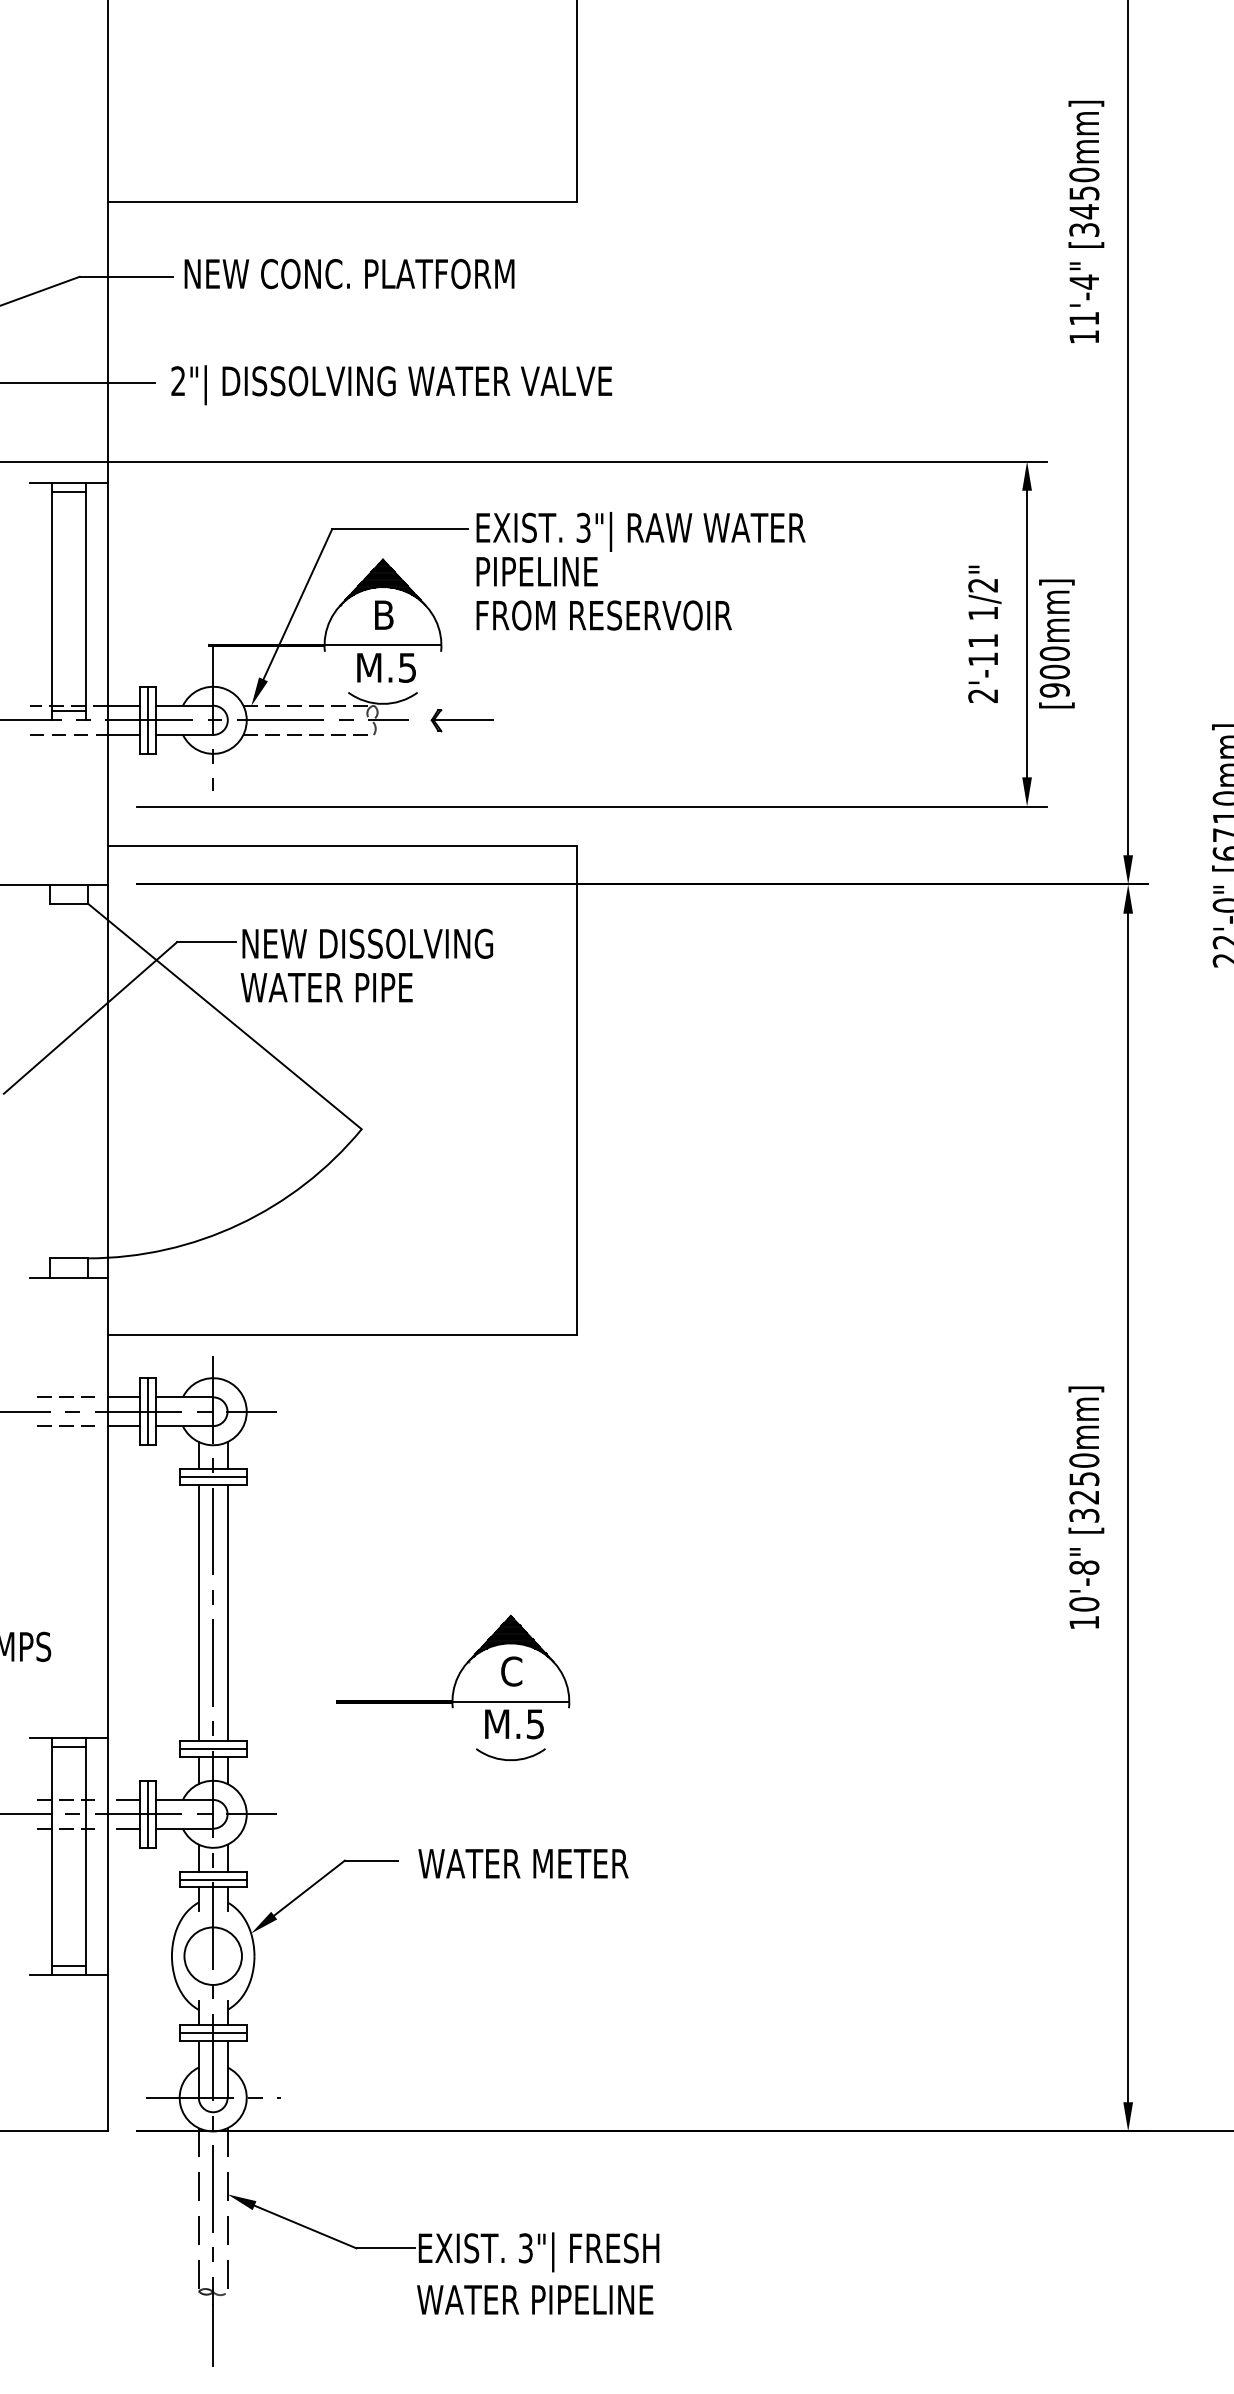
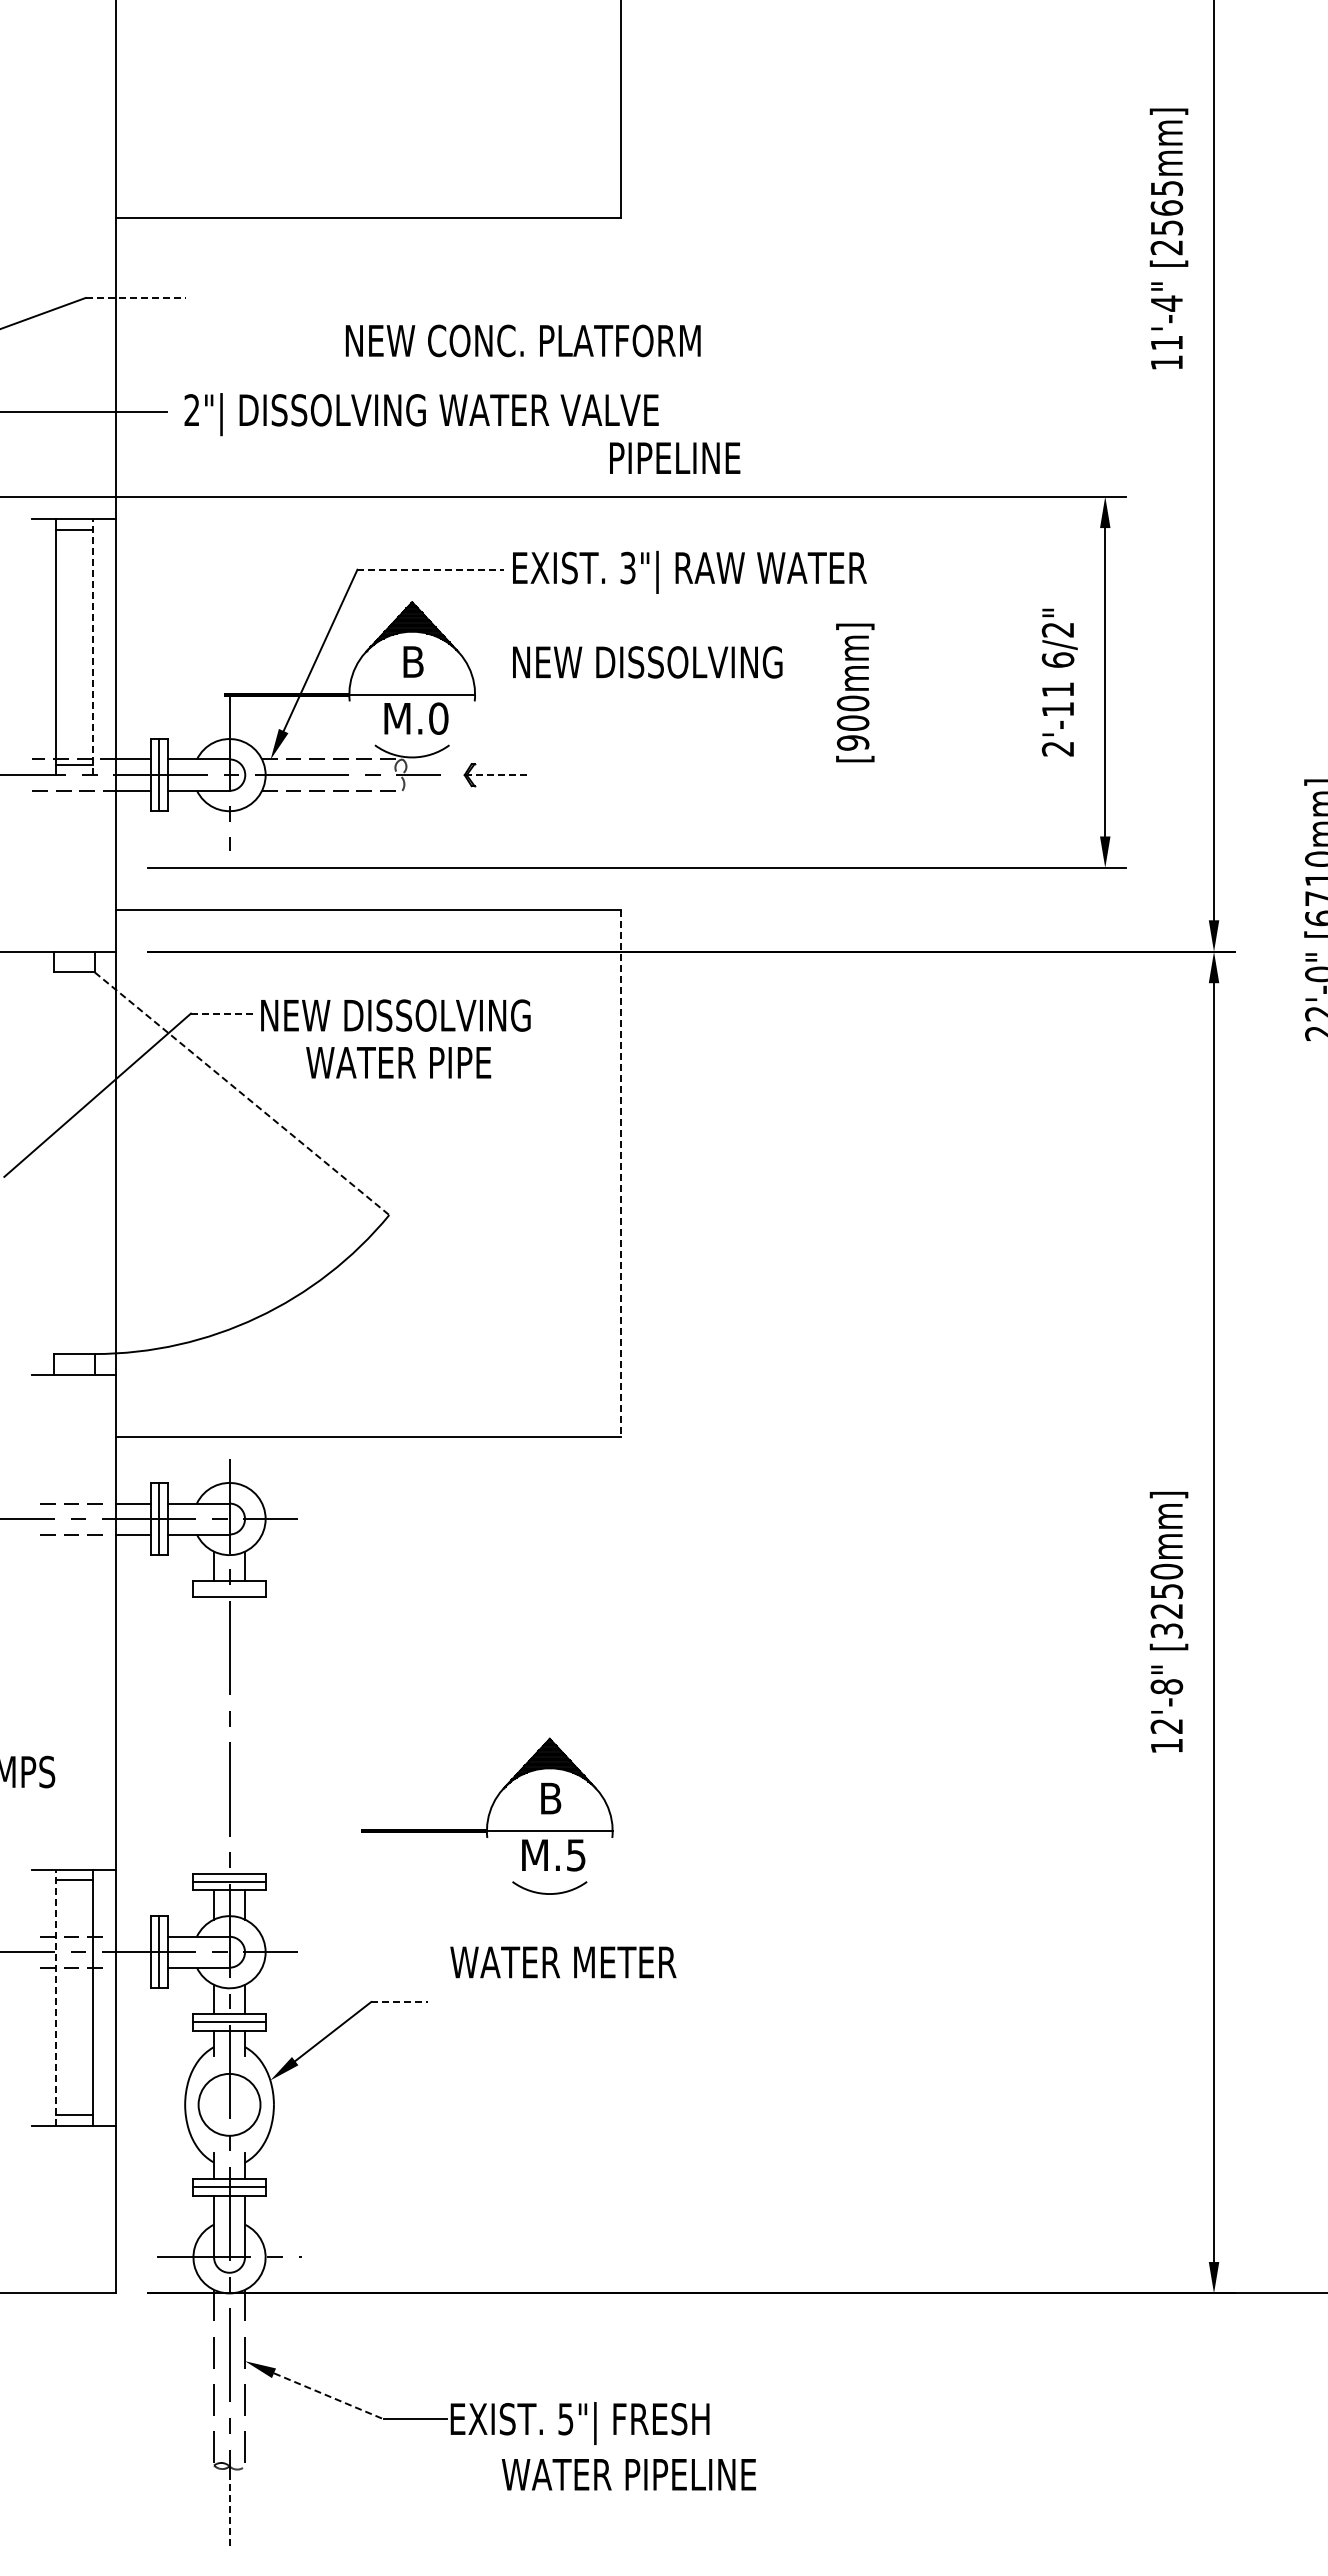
text: (1084, 202) -> (1166, 217), [3450mm] -> [2565mm]
text: (349, 273) -> (523, 340), moved
line: (126, 276) -> (136, 297), solid -> dashed
line: (400, 529) -> (431, 569), solid -> dashed
text: (537, 571) -> (675, 457), moved
line: (85, 601) -> (92, 647), solid -> dashed
text: (982, 612) -> (1057, 659), 1/2" -> 6/2"
text: (605, 615) -> (651, 662), FROM RESERVOIR -> NEW DISSOLVING
text: (1057, 643) -> (855, 692), moved
text: (407, 667) -> (438, 718), M.5 -> M.0
line: (462, 720) -> (497, 775), solid -> dashed
line: (206, 941) -> (222, 1013), solid -> dashed
text: (326, 987) -> (398, 1062), moved
line: (225, 1016) -> (242, 1093), solid -> dashed
line: (577, 1090) -> (621, 1173), solid -> dashed
line: (213, 1477) -> (229, 1589), removed
text: (1084, 1604) -> (1166, 1726), 10'-8" -> 12'-8"
line: (199, 1612) -> (214, 1735), removed
line: (228, 1612) -> (245, 1735), removed
text: (511, 1671) -> (550, 1798), C -> B
line: (128, 1799) -> (138, 1936), removed
line: (128, 1828) -> (138, 1967), removed
line: (51, 1856) -> (55, 1997), solid -> dashed
line: (371, 1861) -> (399, 2002), solid -> dashed
text: (523, 1863) -> (563, 1962), moved
line: (306, 2227) -> (329, 2396), solid -> dashed
text: (526, 2247) -> (566, 2418), 3"| -> 5"|
text: (534, 2299) -> (628, 2474), moved
line: (213, 2335) -> (229, 2512), solid -> dashed

